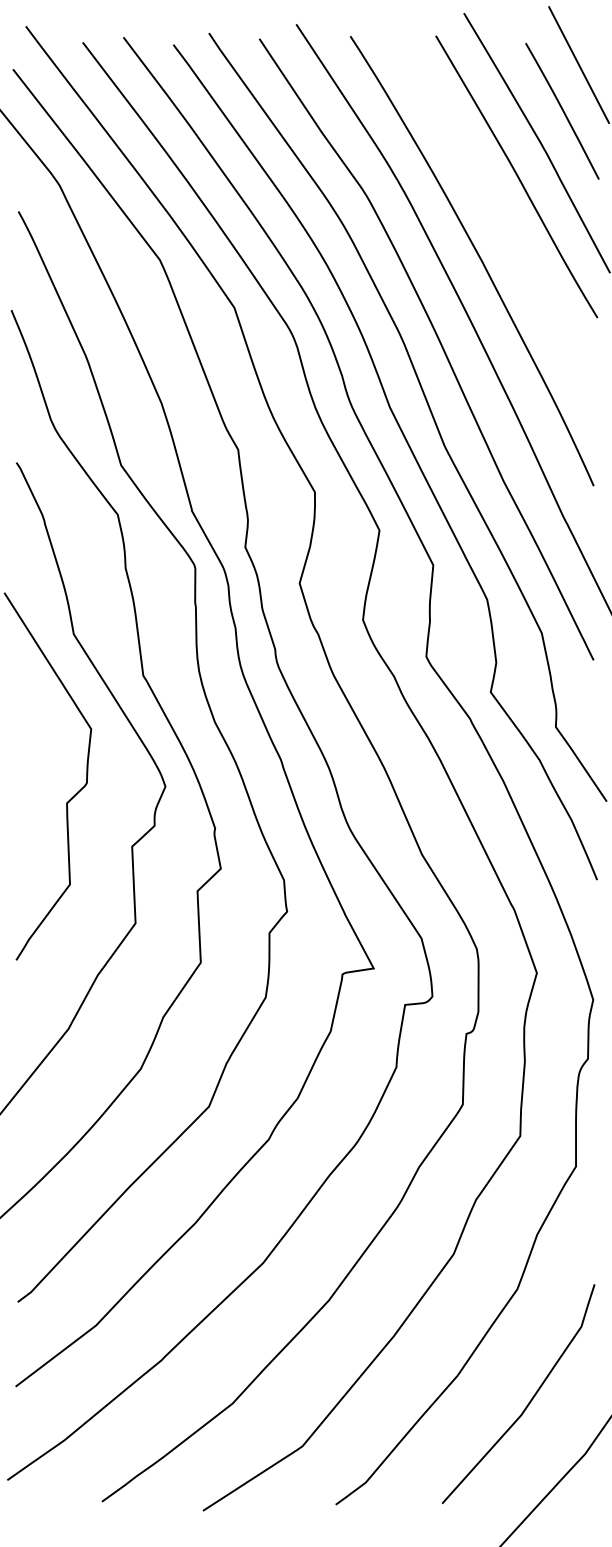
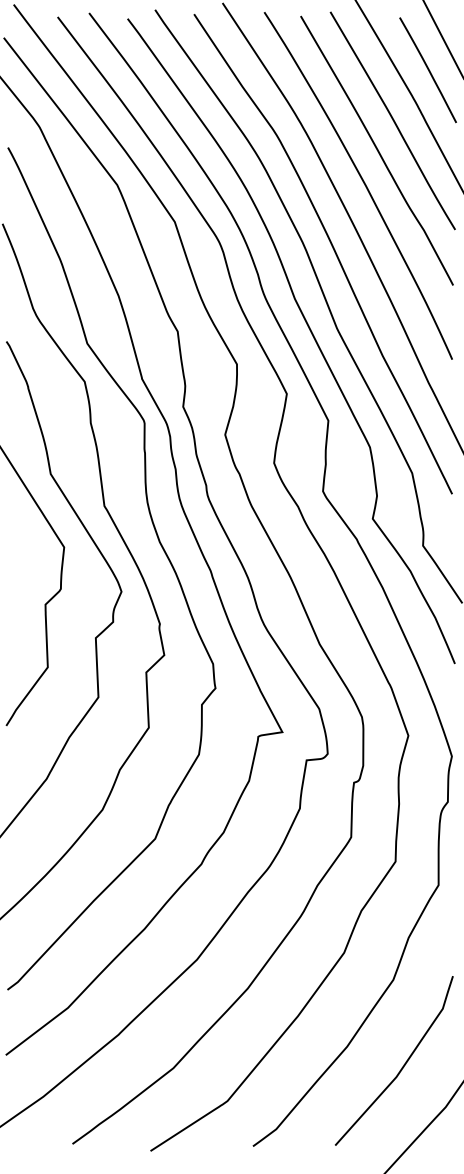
curve: (496, 215) -> (377, 150), added

